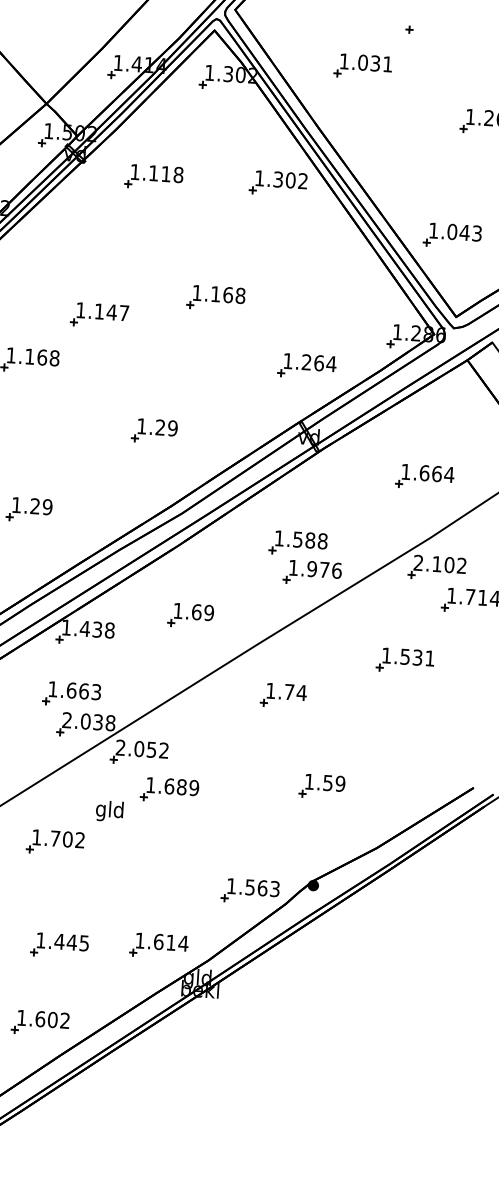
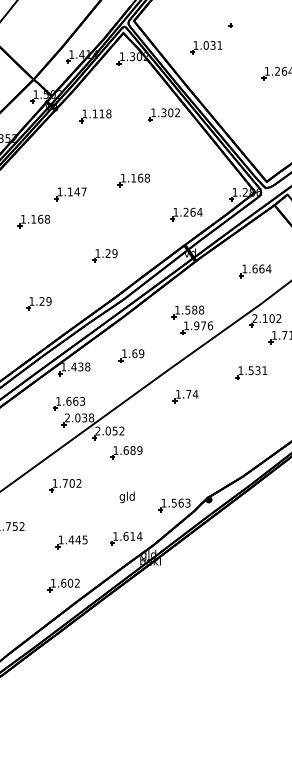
part: (452, 235) -> (261, 137), removed
part: (320, 787) -> (209, 445), removed
text: (108, 811) -> (126, 497), moved

